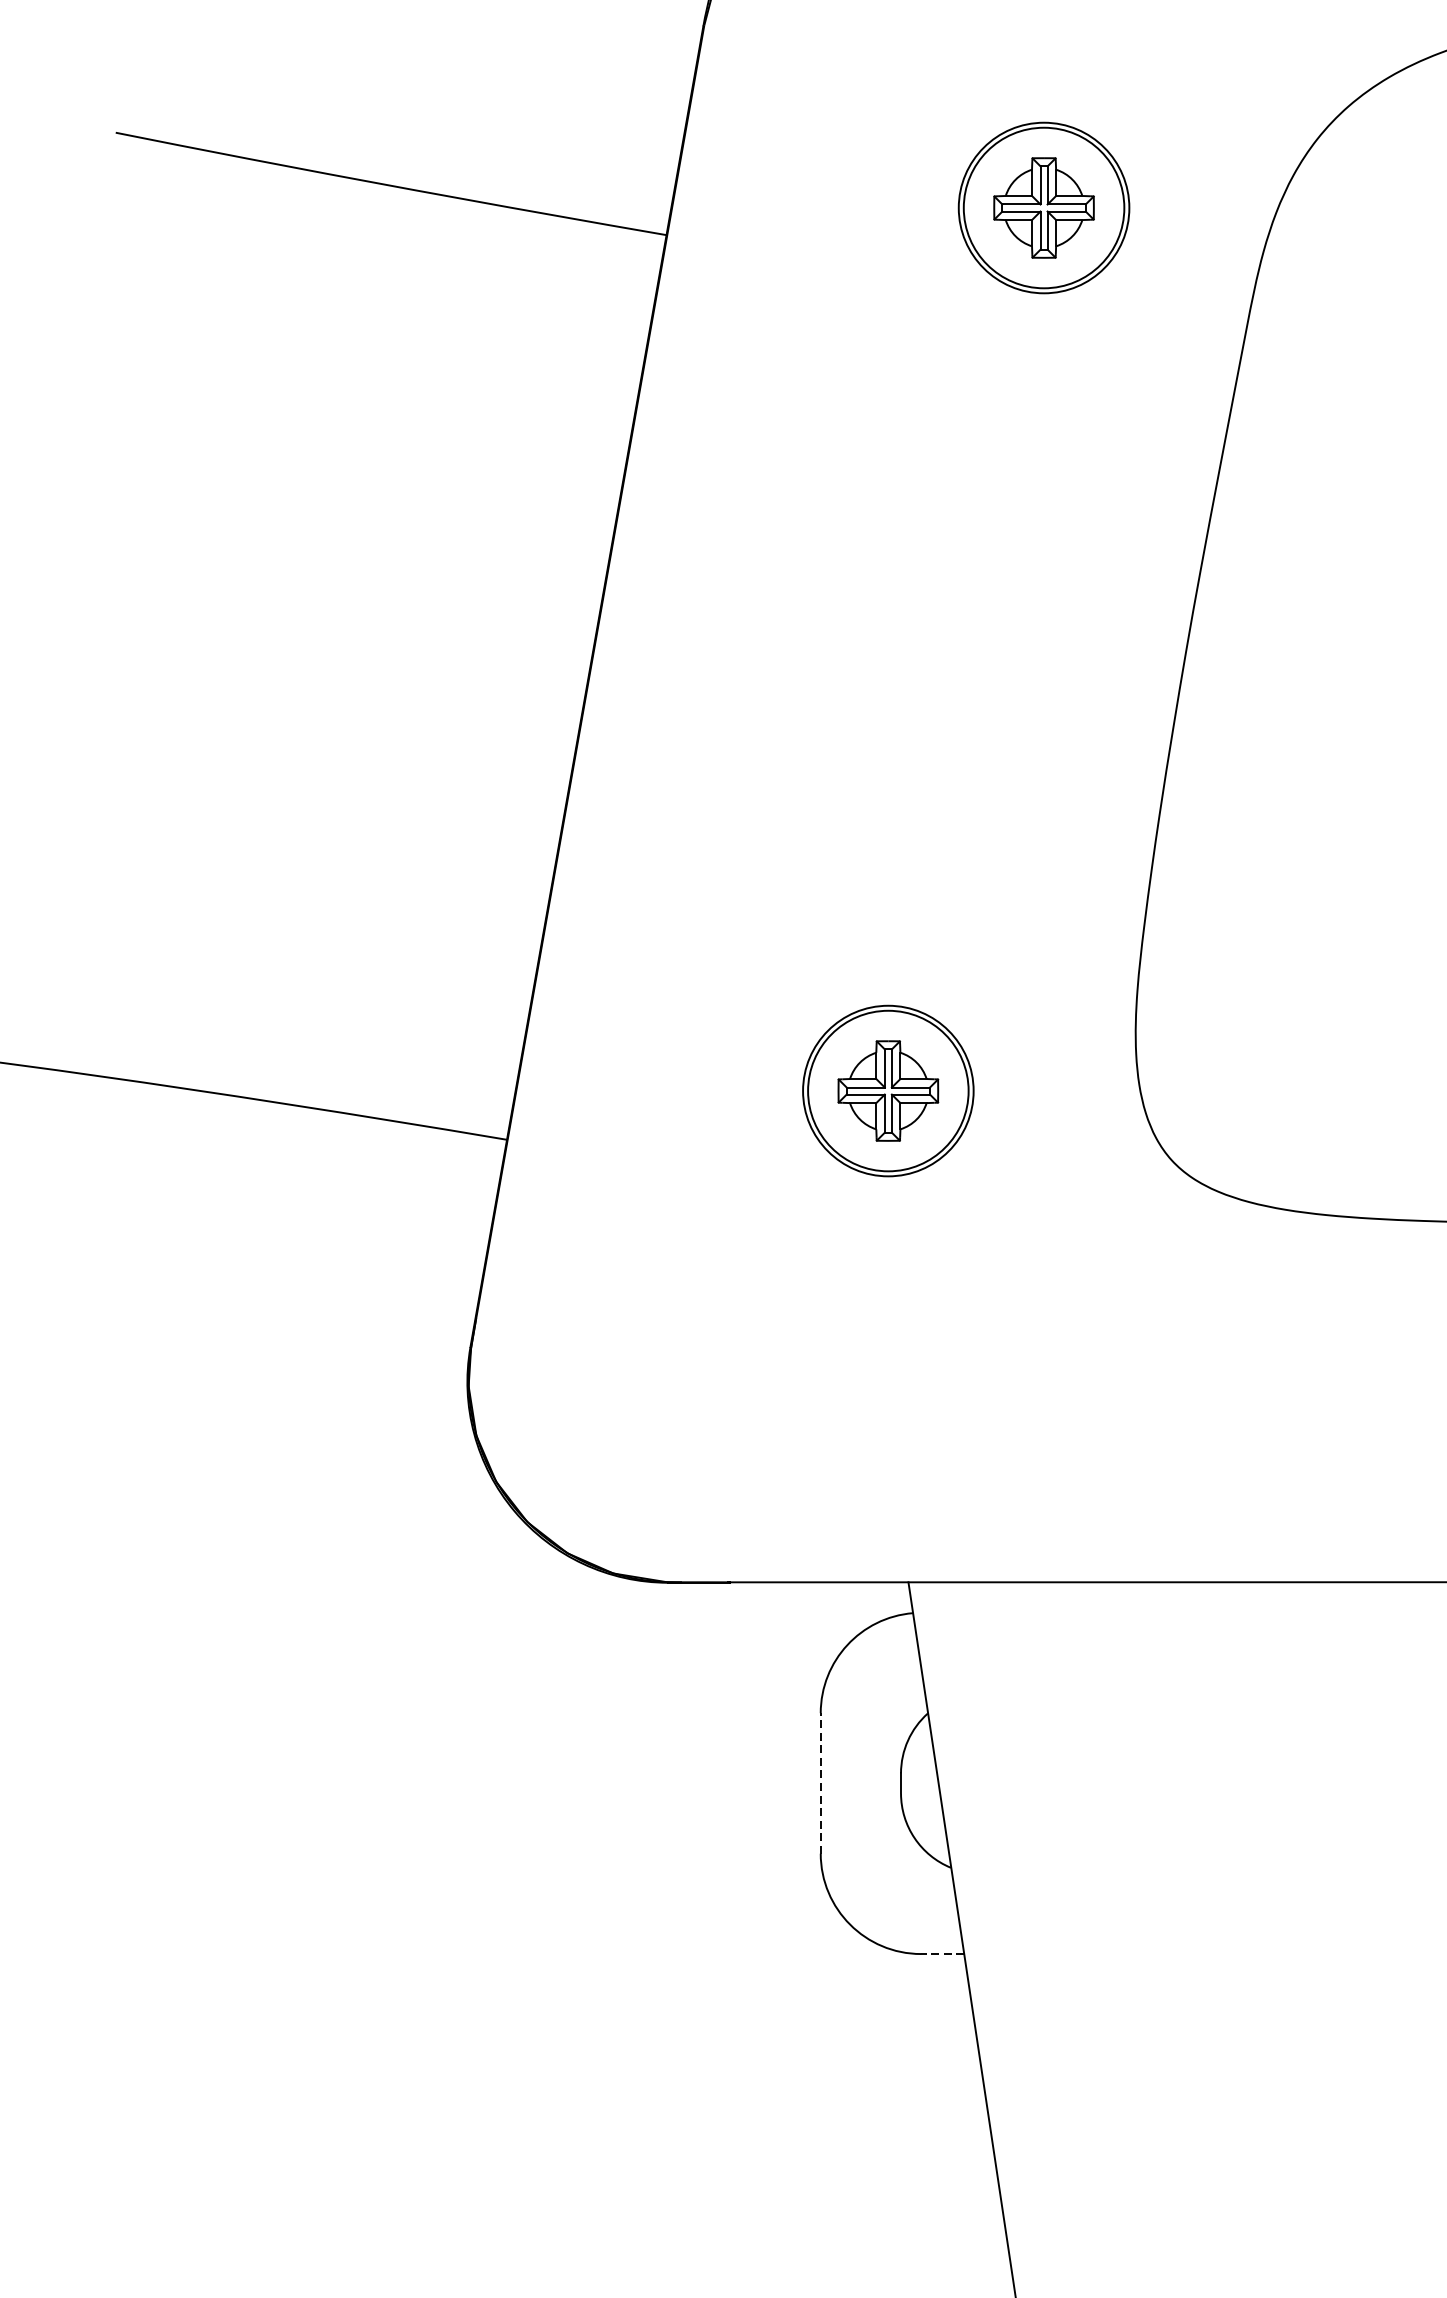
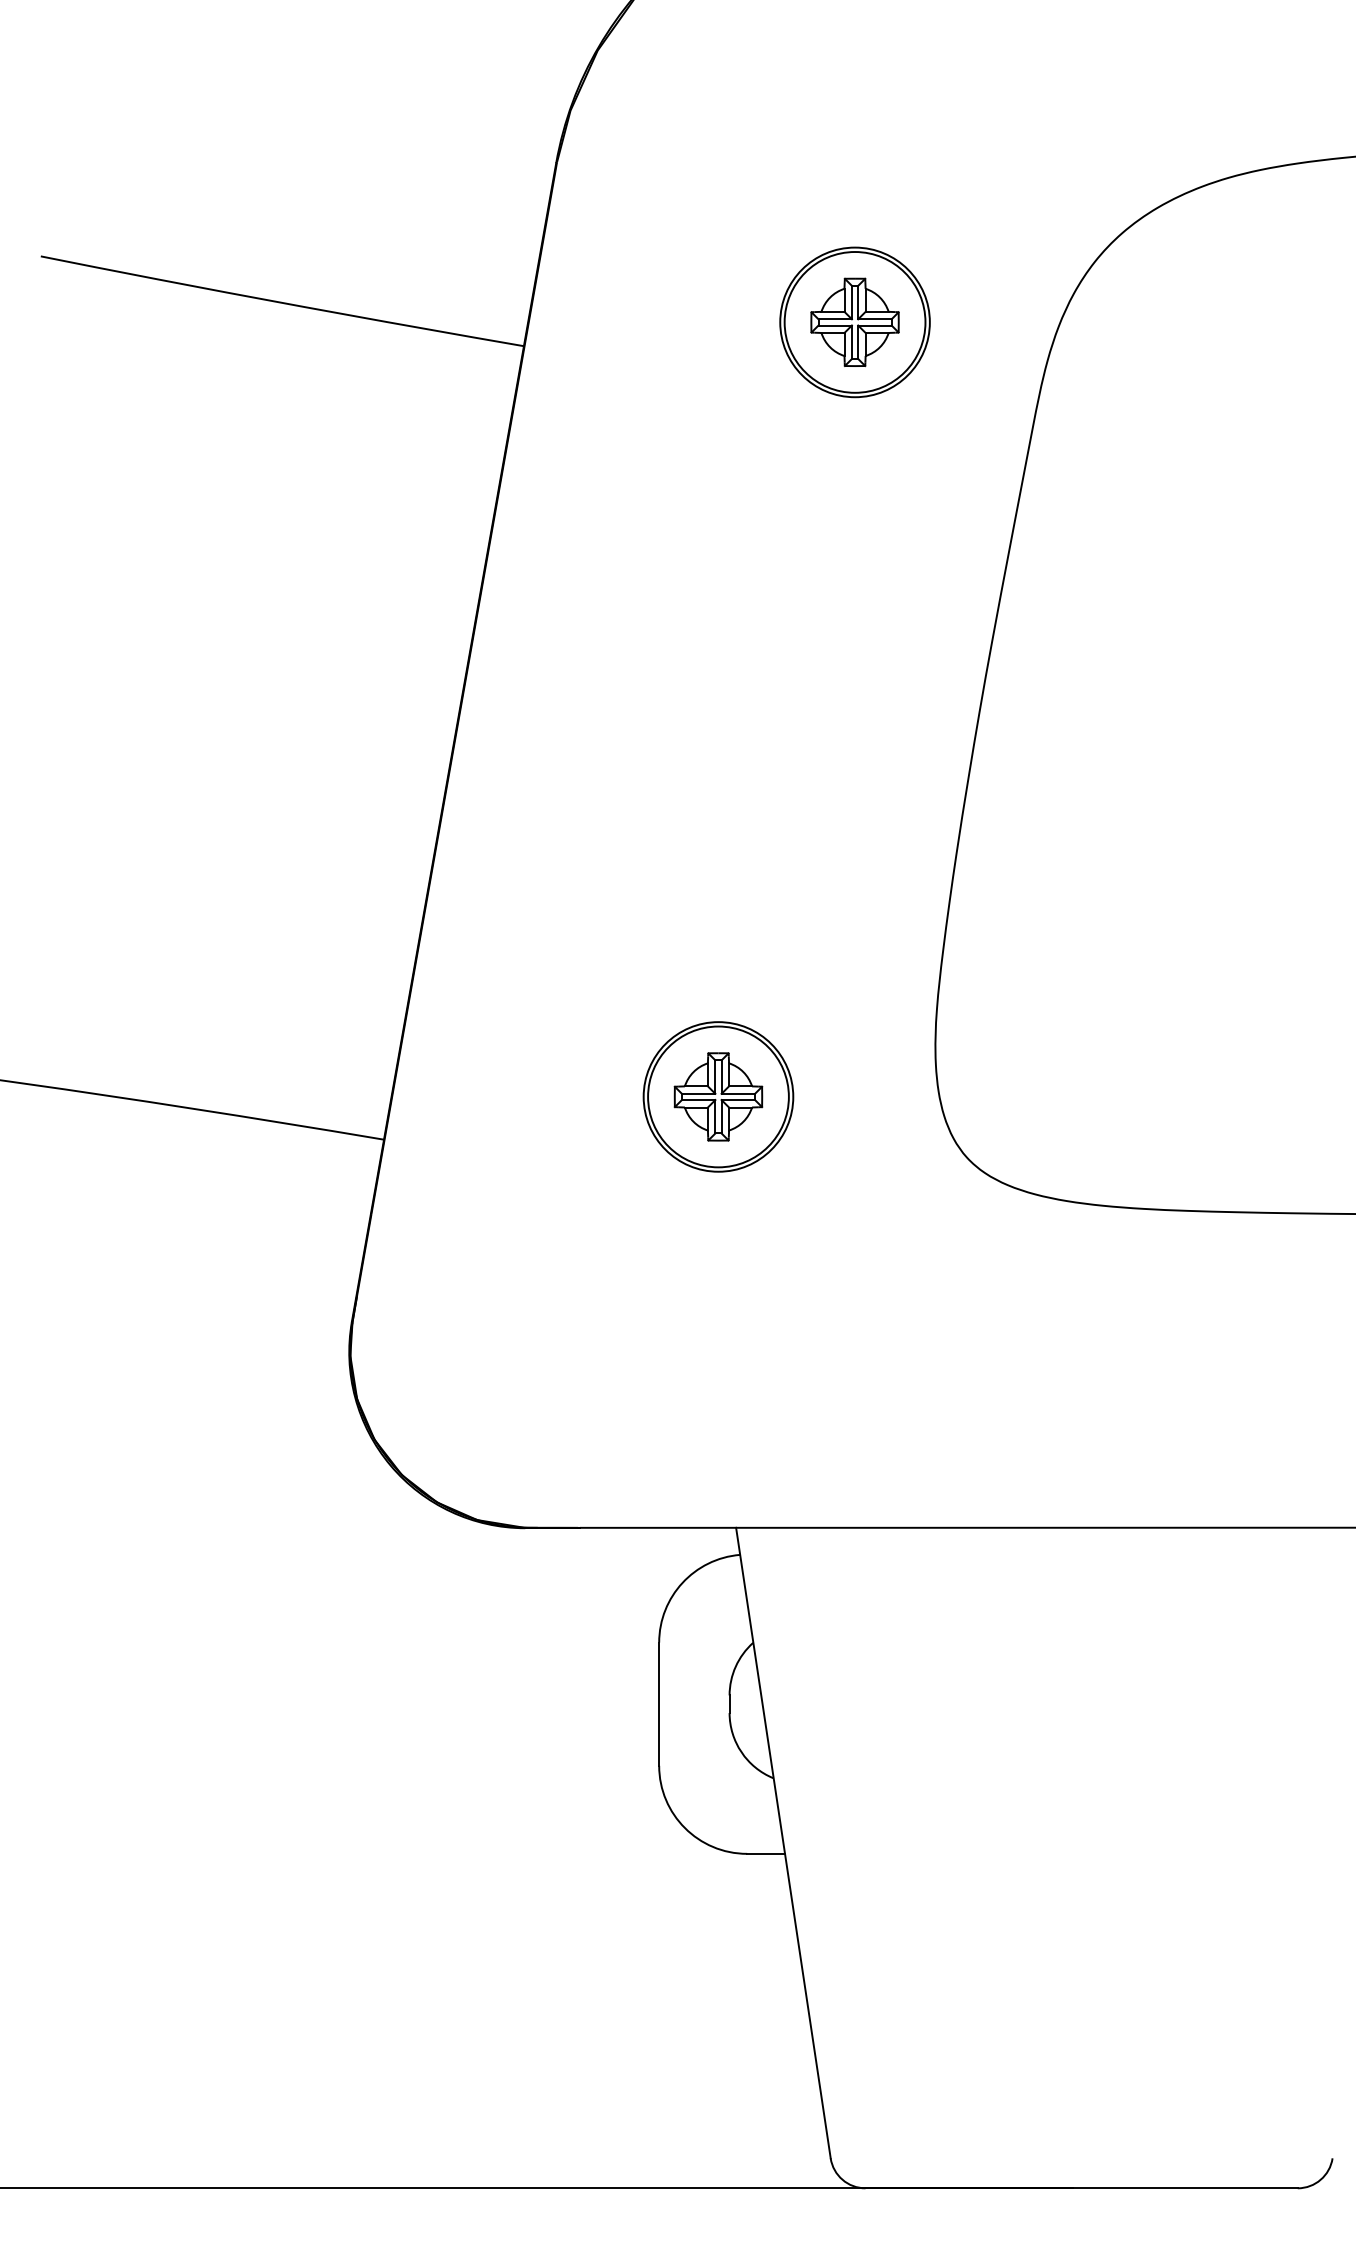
line: (821, 1783) -> (659, 1704), dashed -> solid
line: (943, 1953) -> (766, 1853), dashed -> solid

